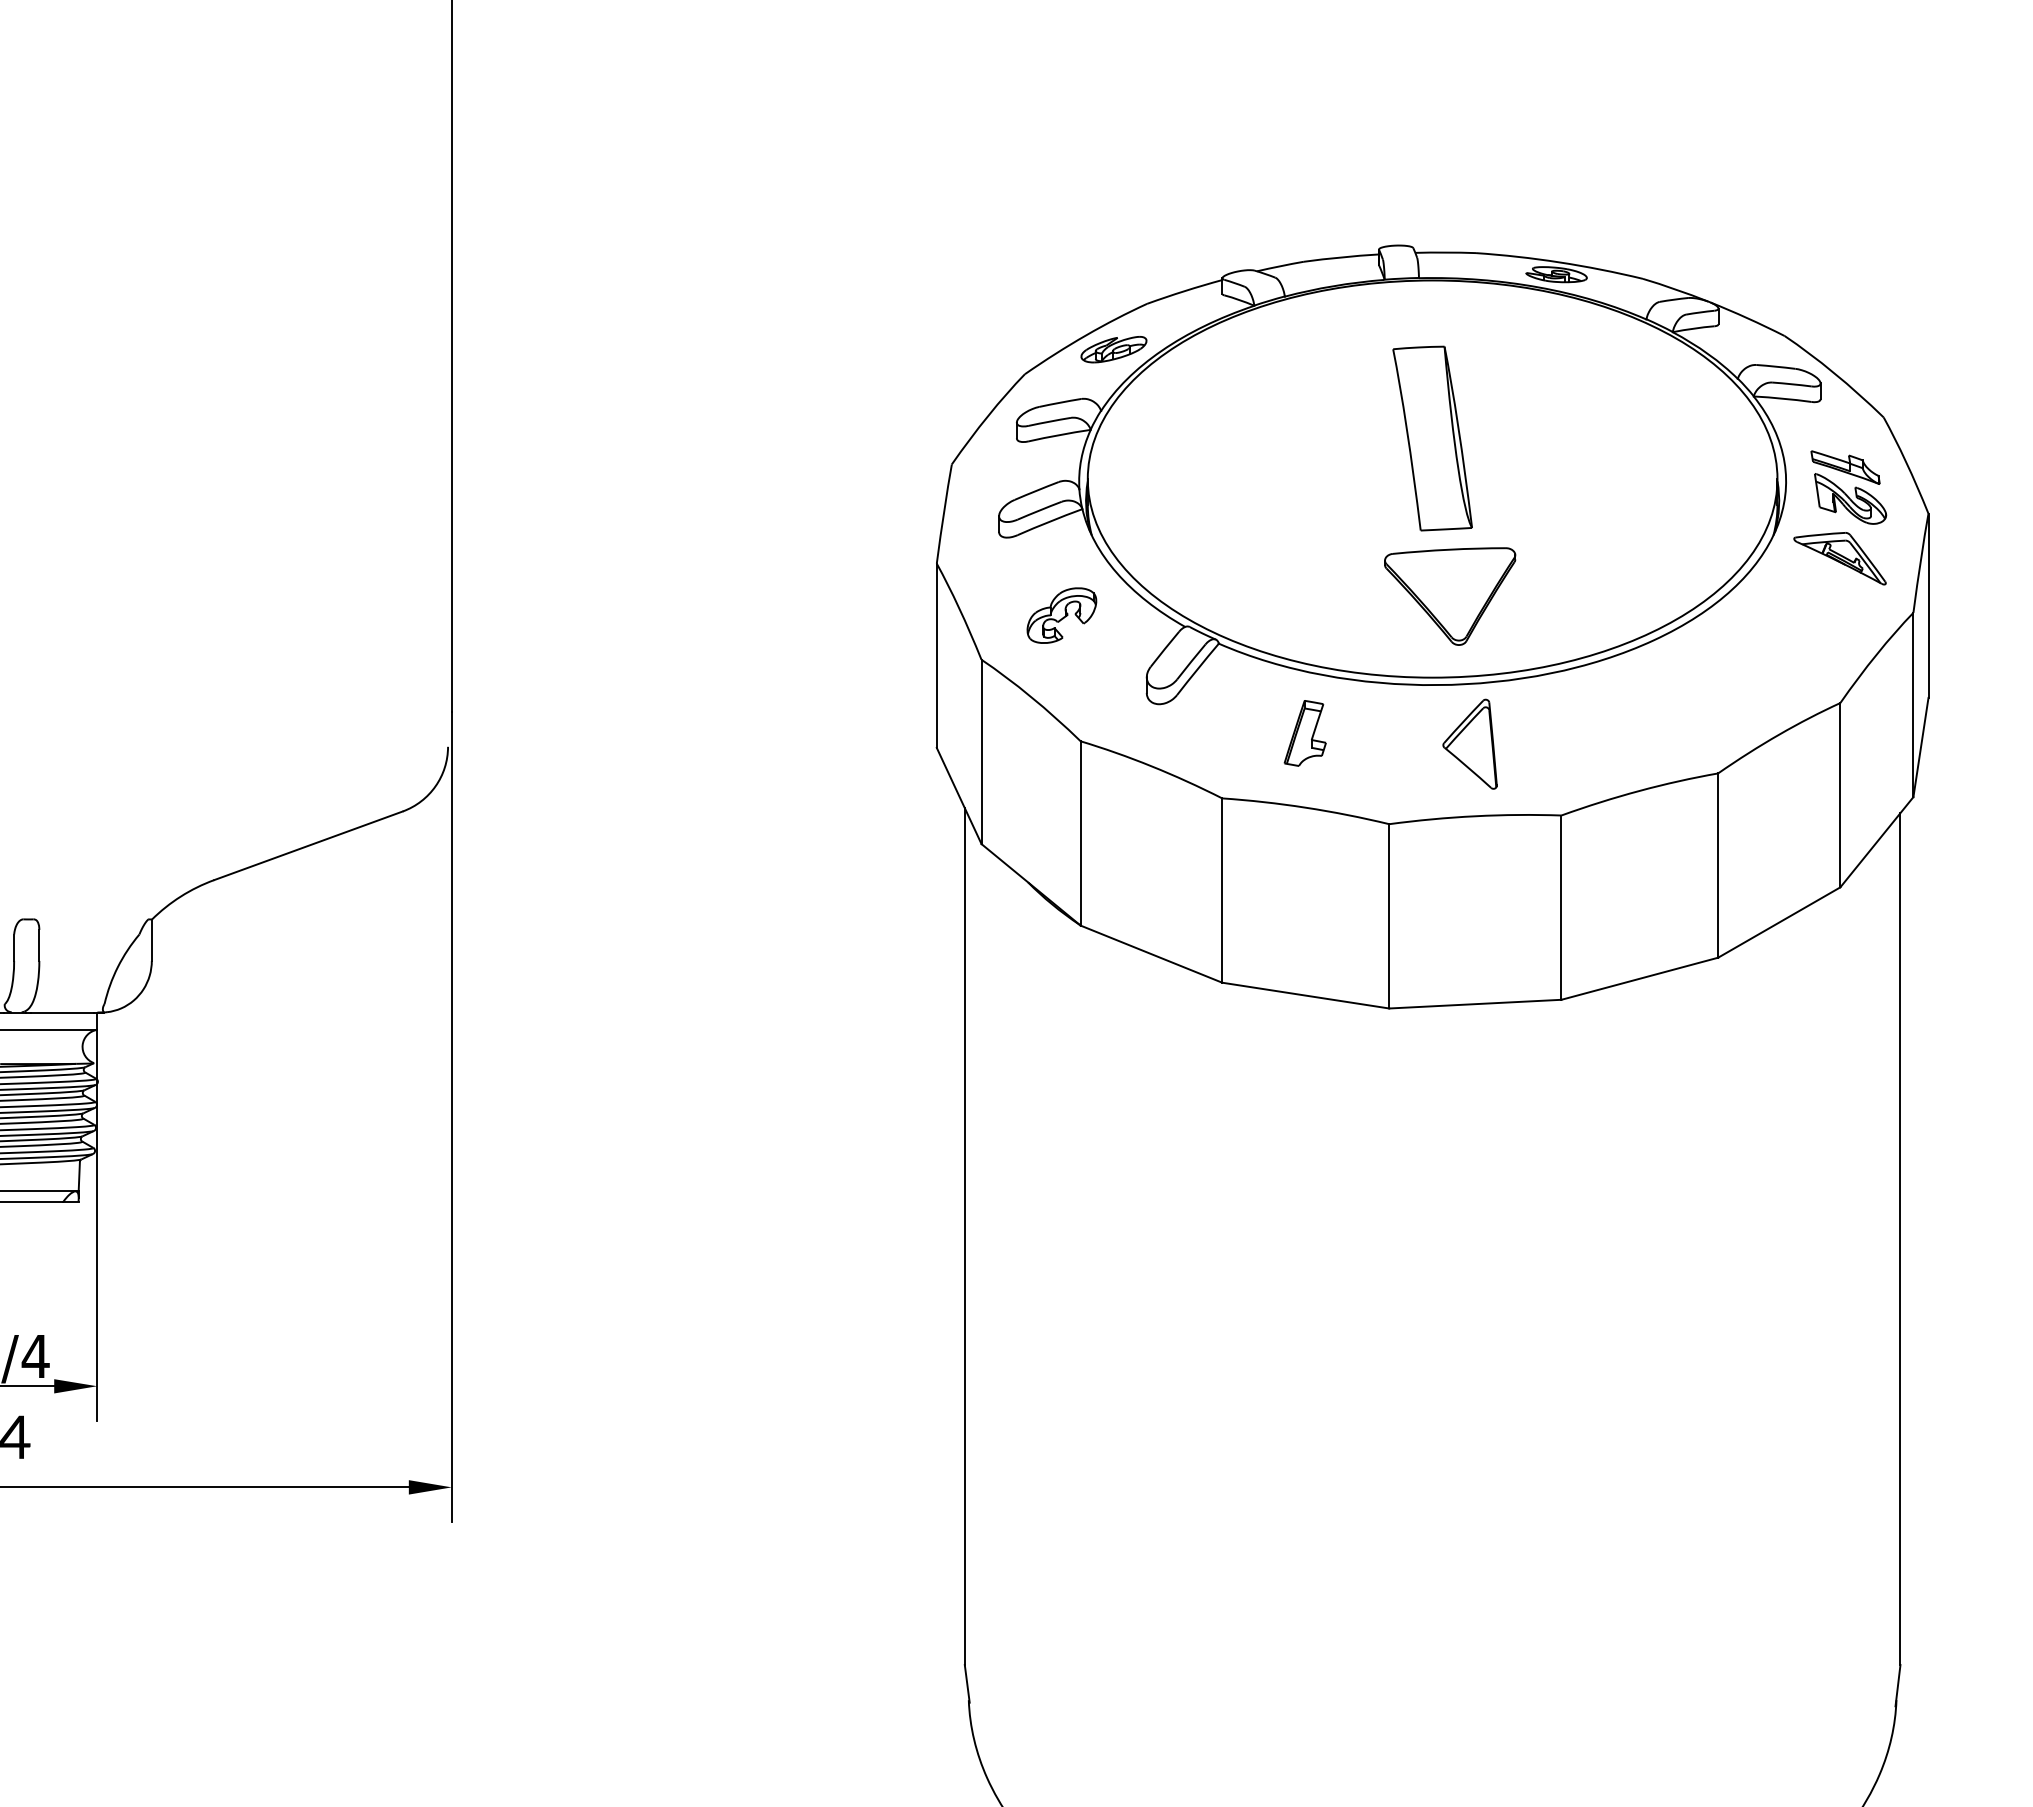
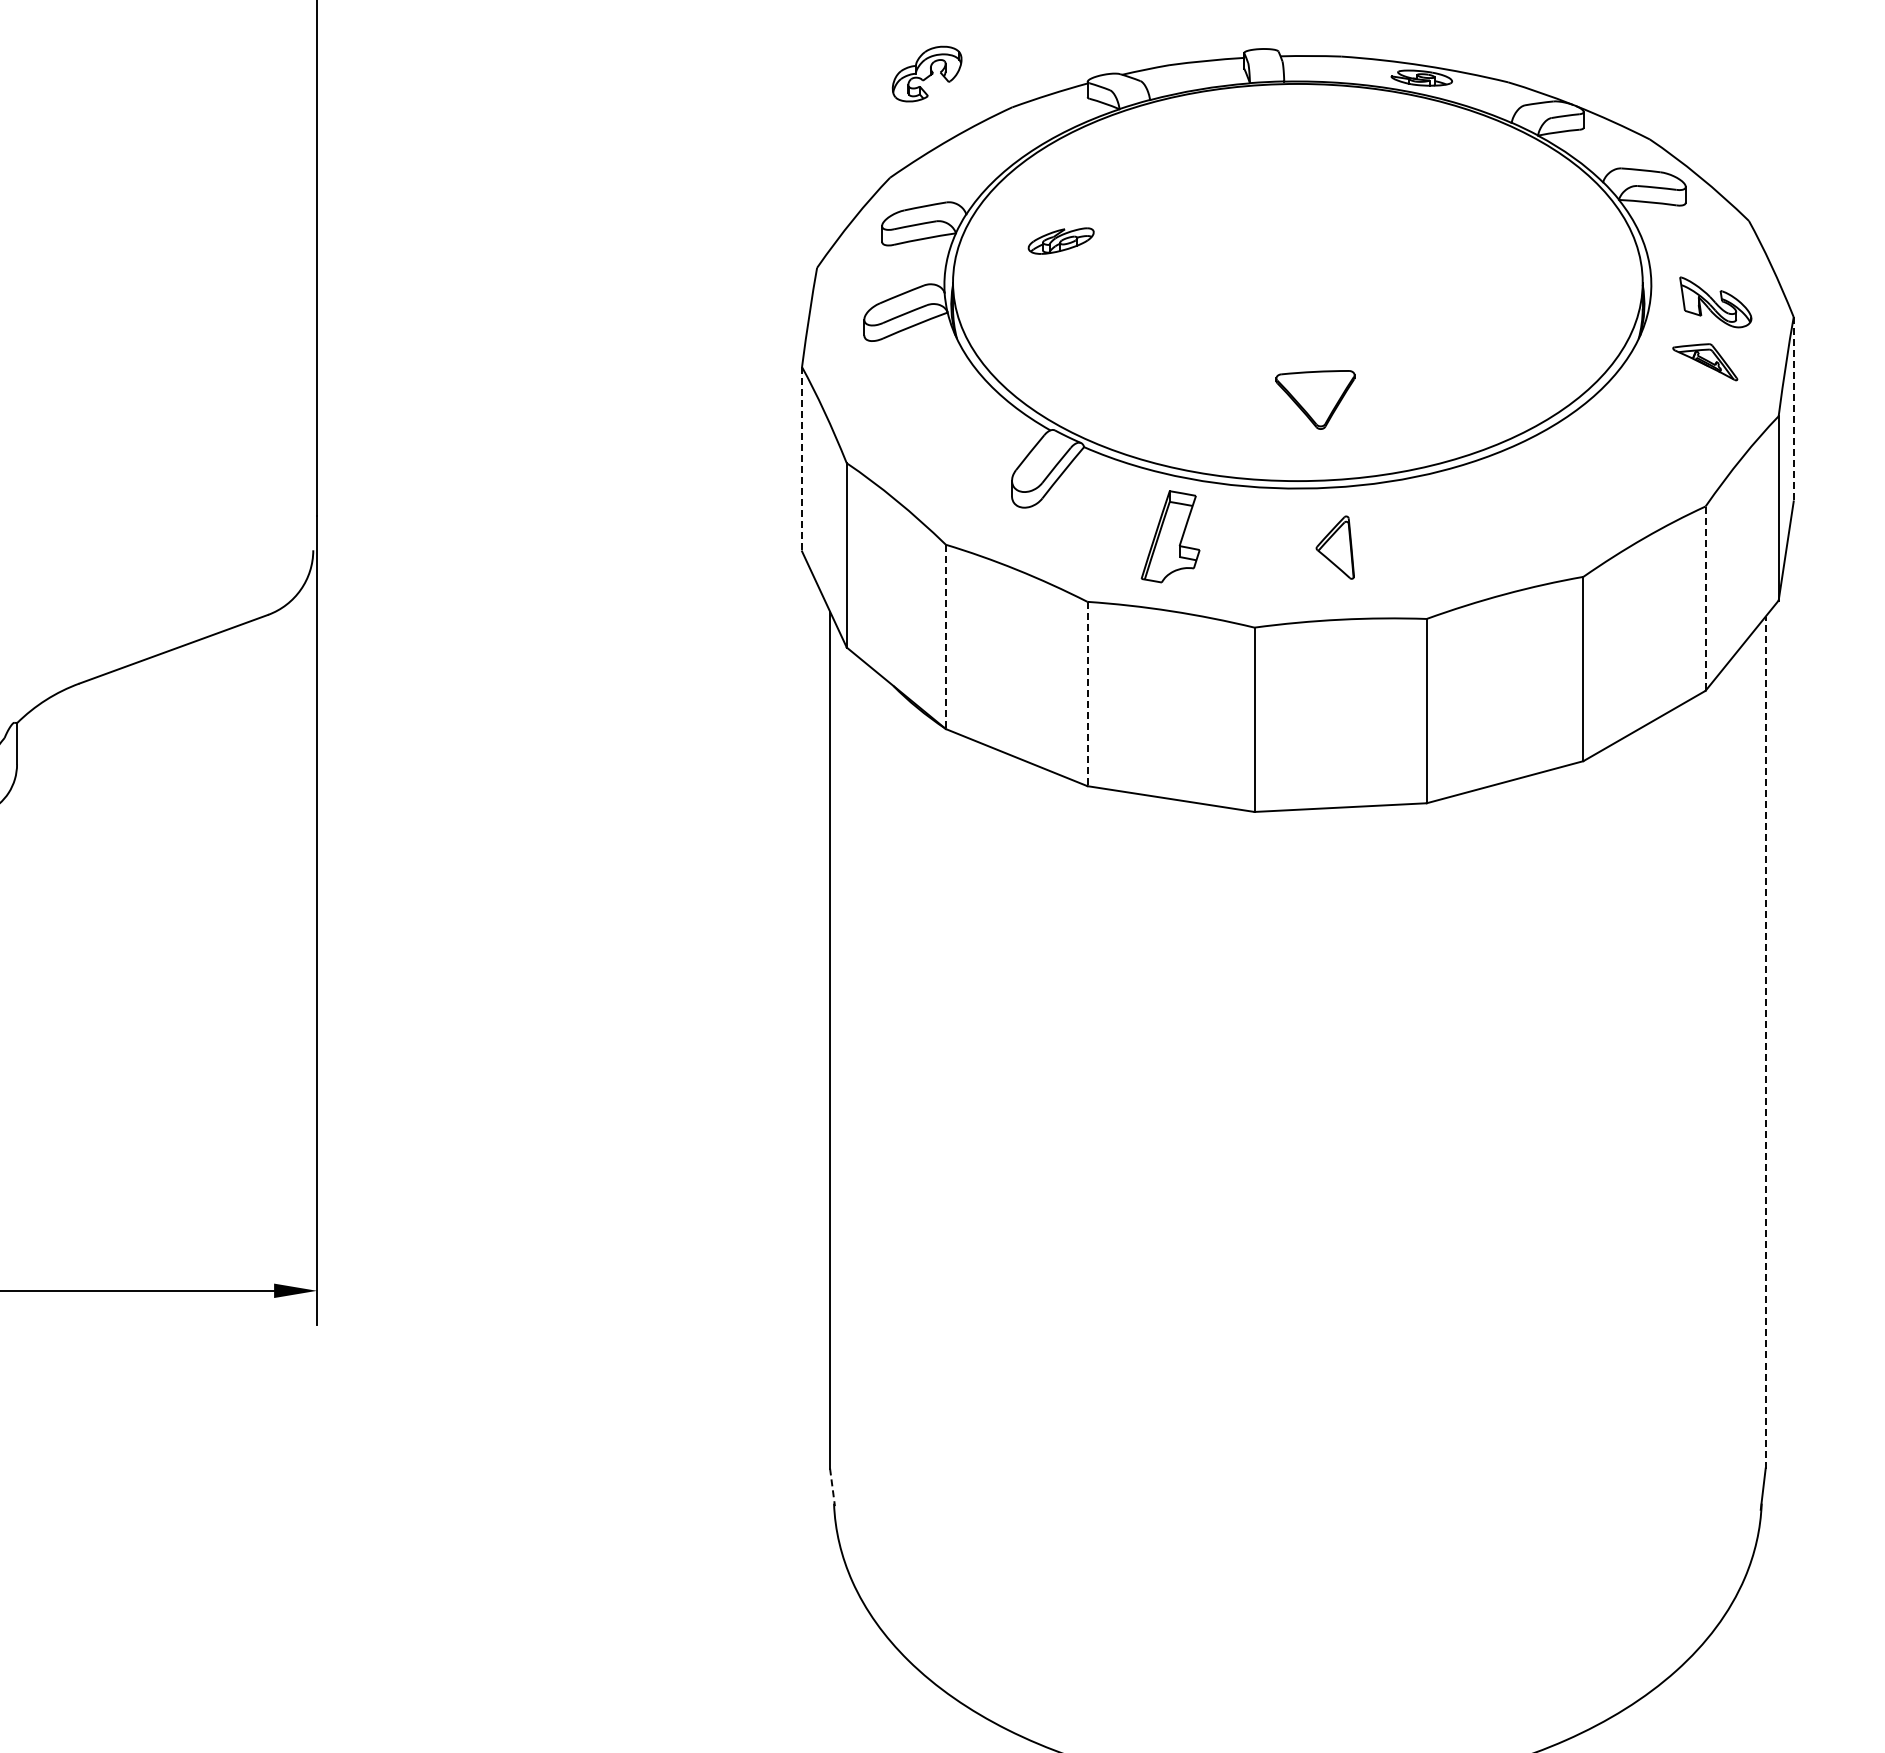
part: (1113, 349) -> (1060, 240), moved
part: (1432, 438) -> (1297, 241), removed
part: (1845, 467) -> (1710, 270), removed
part: (1839, 558) -> (1704, 361), size x0.7
part: (1450, 596) -> (1315, 399), size x0.6
line: (1928, 606) -> (1793, 409), solid -> dashed
part: (1061, 615) -> (926, 73), moved
line: (936, 656) -> (801, 459), solid -> dashed
part: (1304, 733) -> (1169, 536), size x1.4
part: (1469, 743) -> (1334, 546), size x0.7
line: (1840, 795) -> (1705, 598), solid -> dashed
line: (1080, 833) -> (945, 636), solid -> dashed
line: (1222, 891) -> (1087, 694), solid -> dashed
line: (1900, 1239) -> (1765, 1042), solid -> dashed
line: (967, 1683) -> (832, 1486), solid -> dashed

